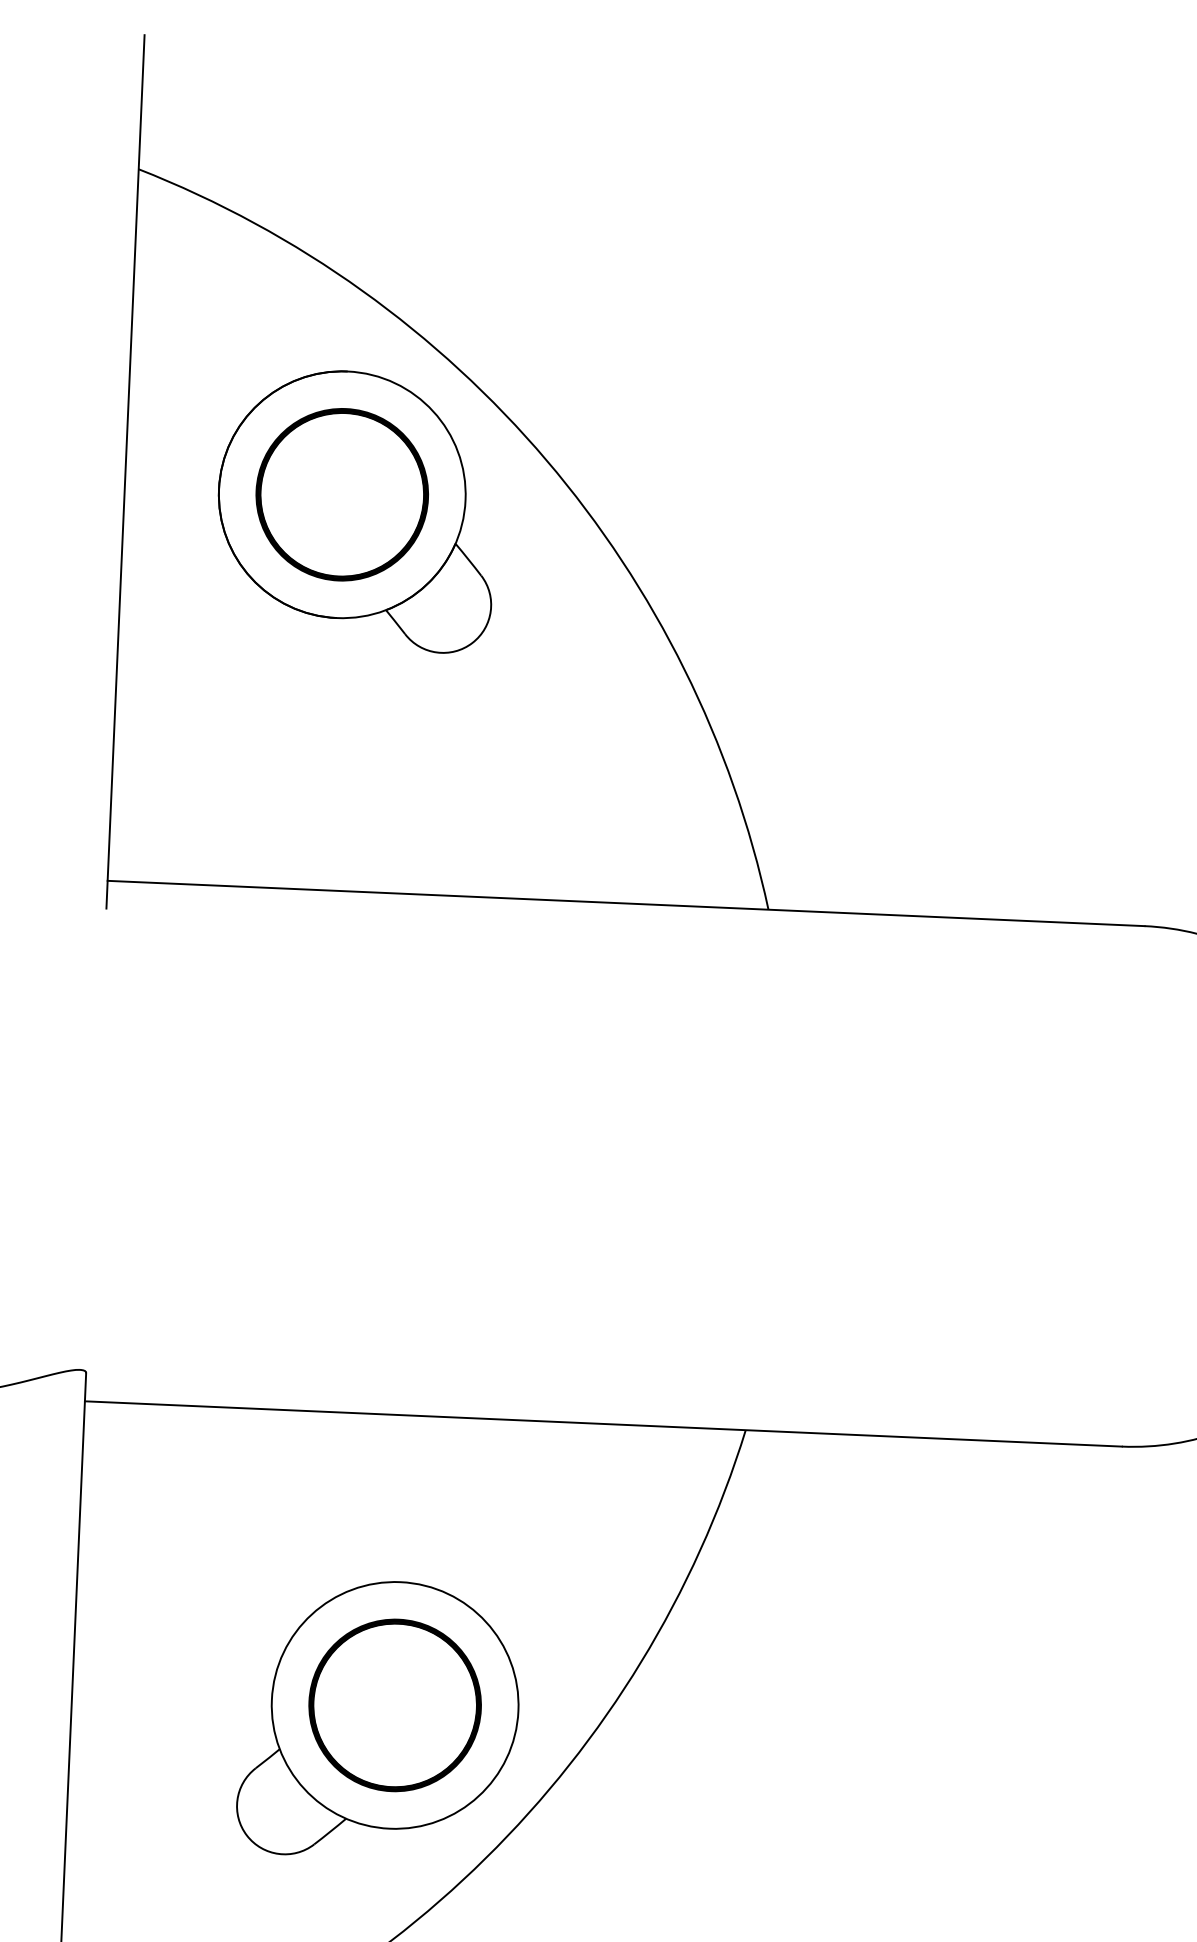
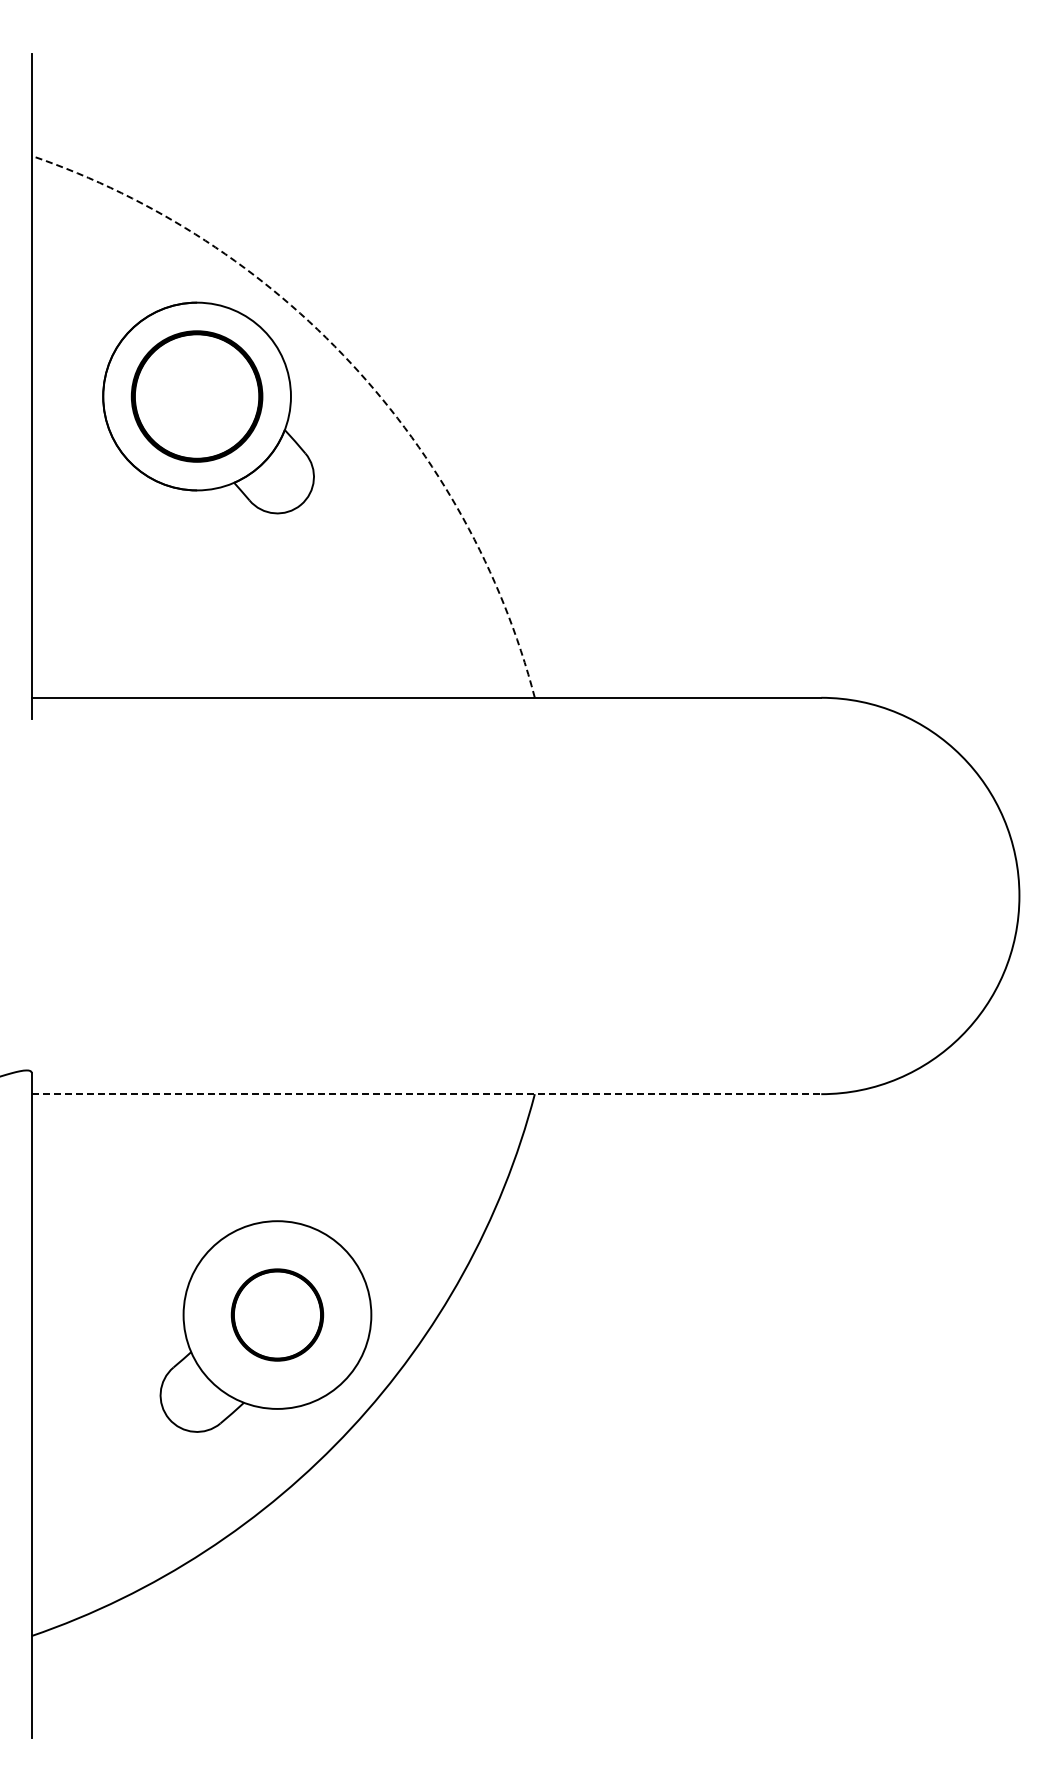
arc: (546, 460) -> (351, 363), solid -> dashed
line: (603, 1424) -> (426, 1094), solid -> dashed
part: (395, 1704) -> (277, 1314), size x0.7

